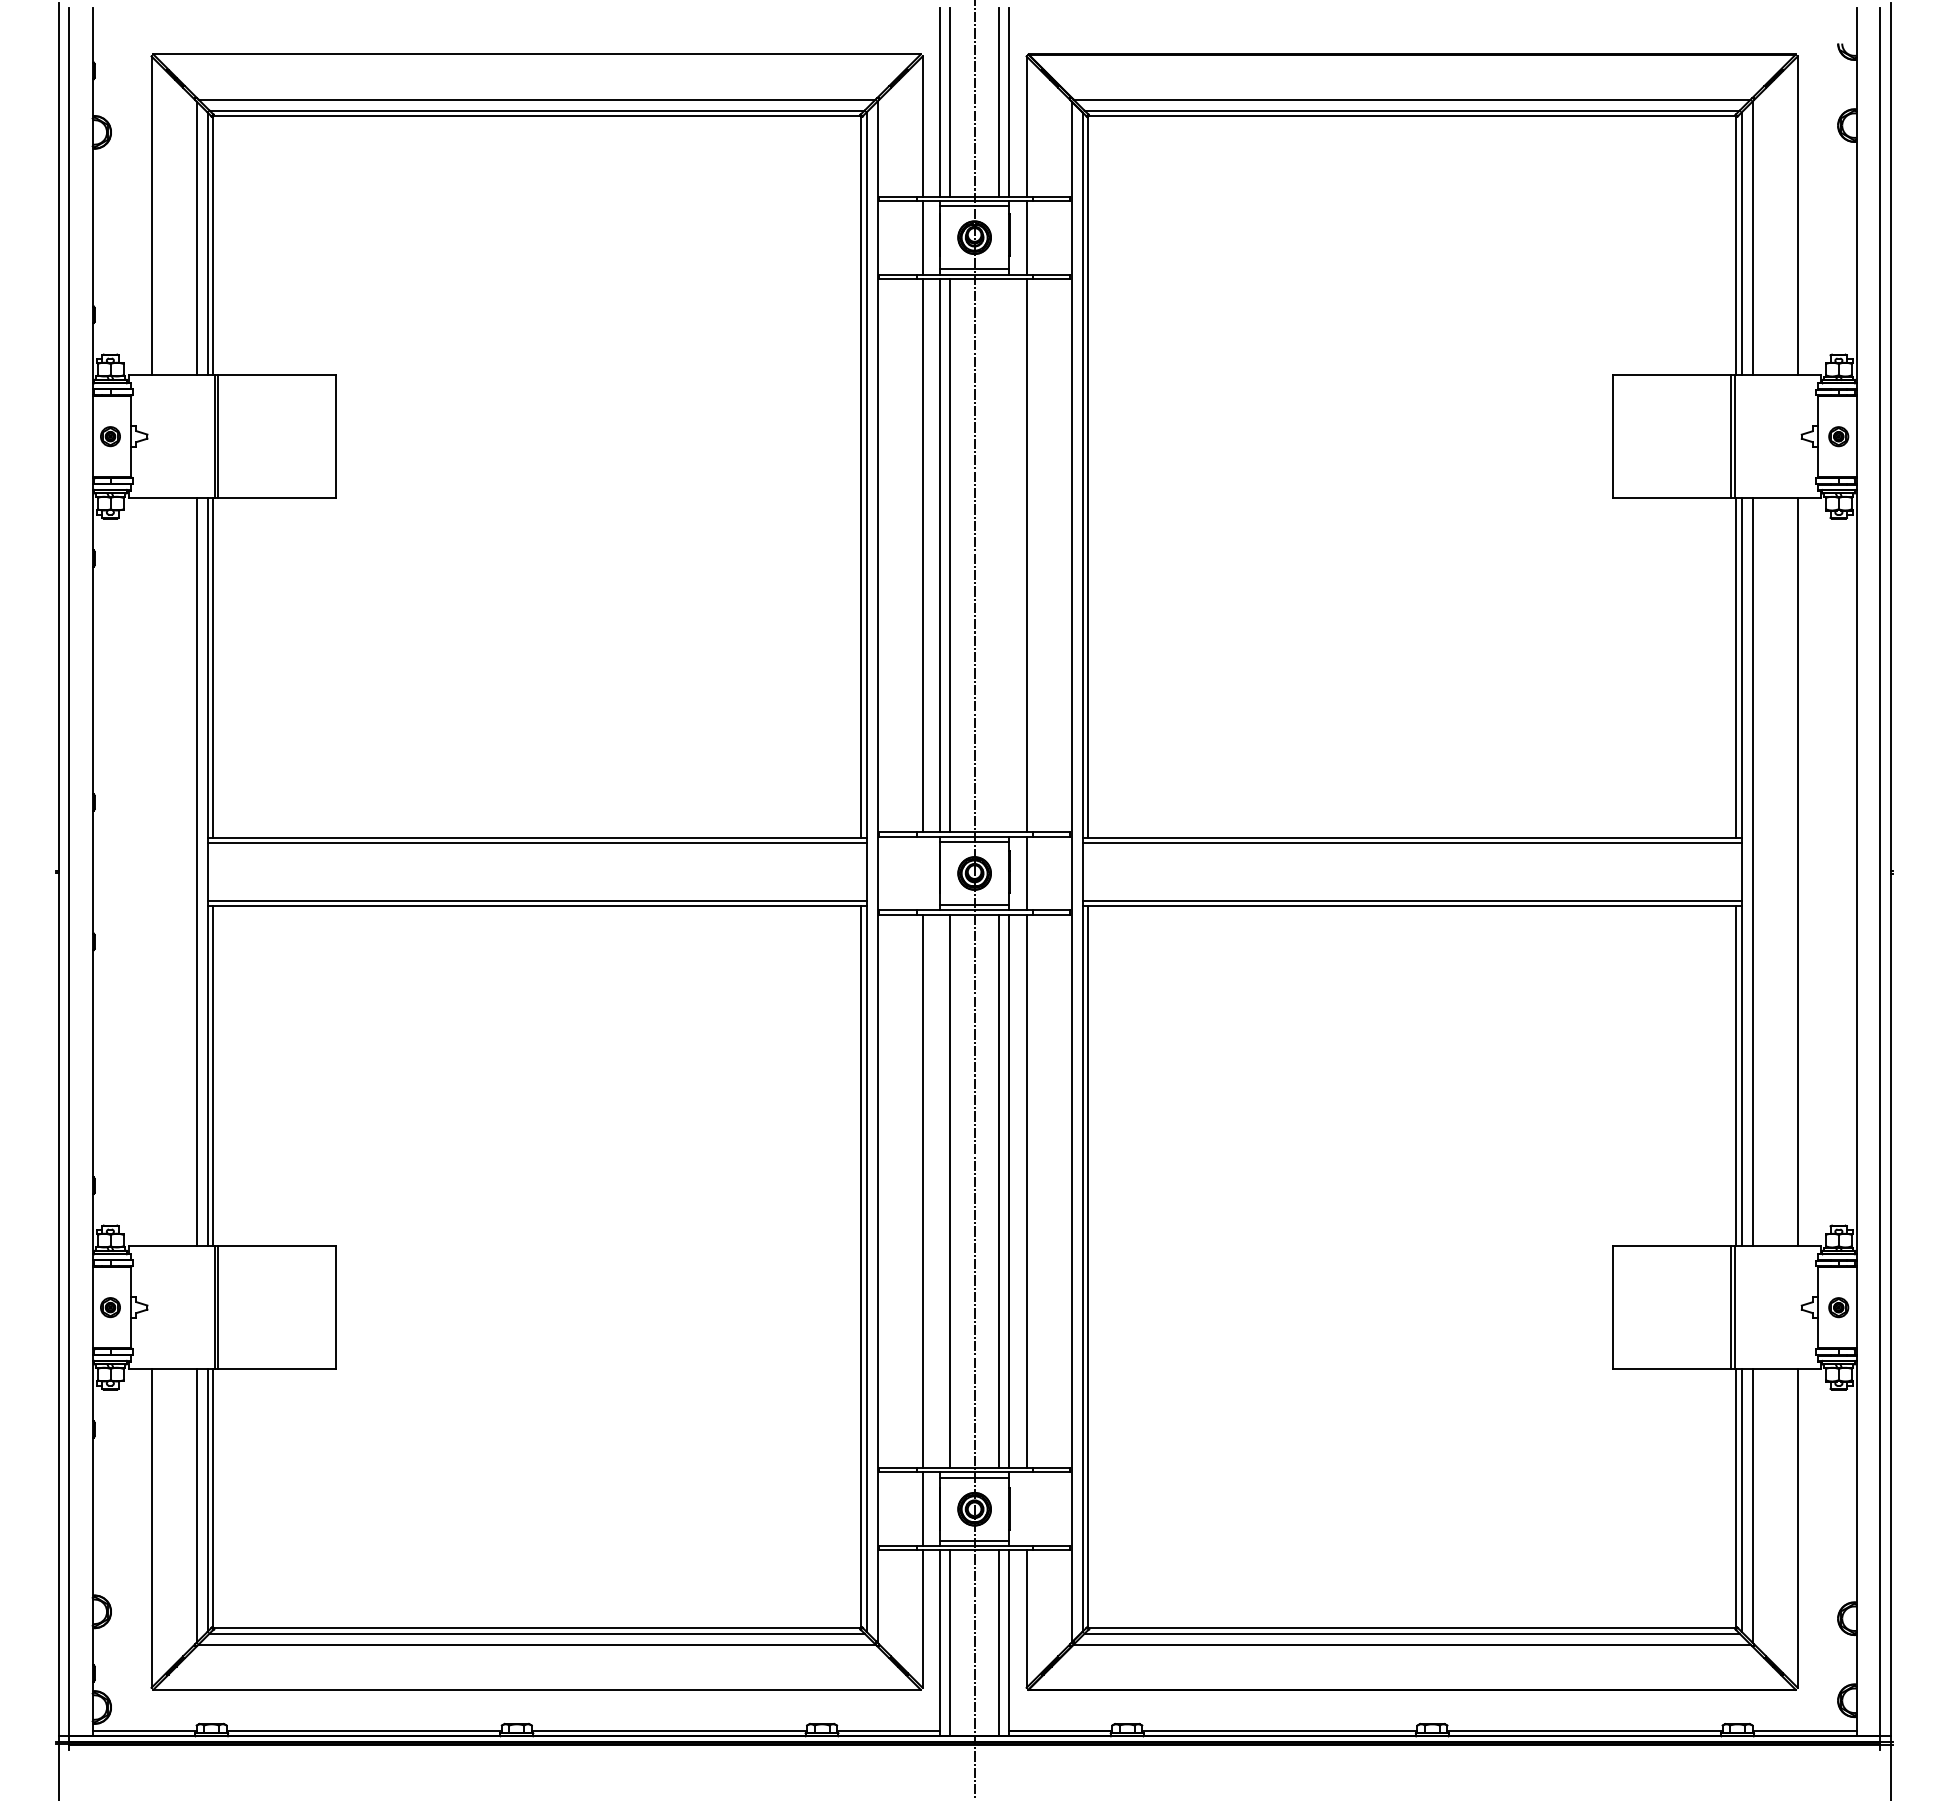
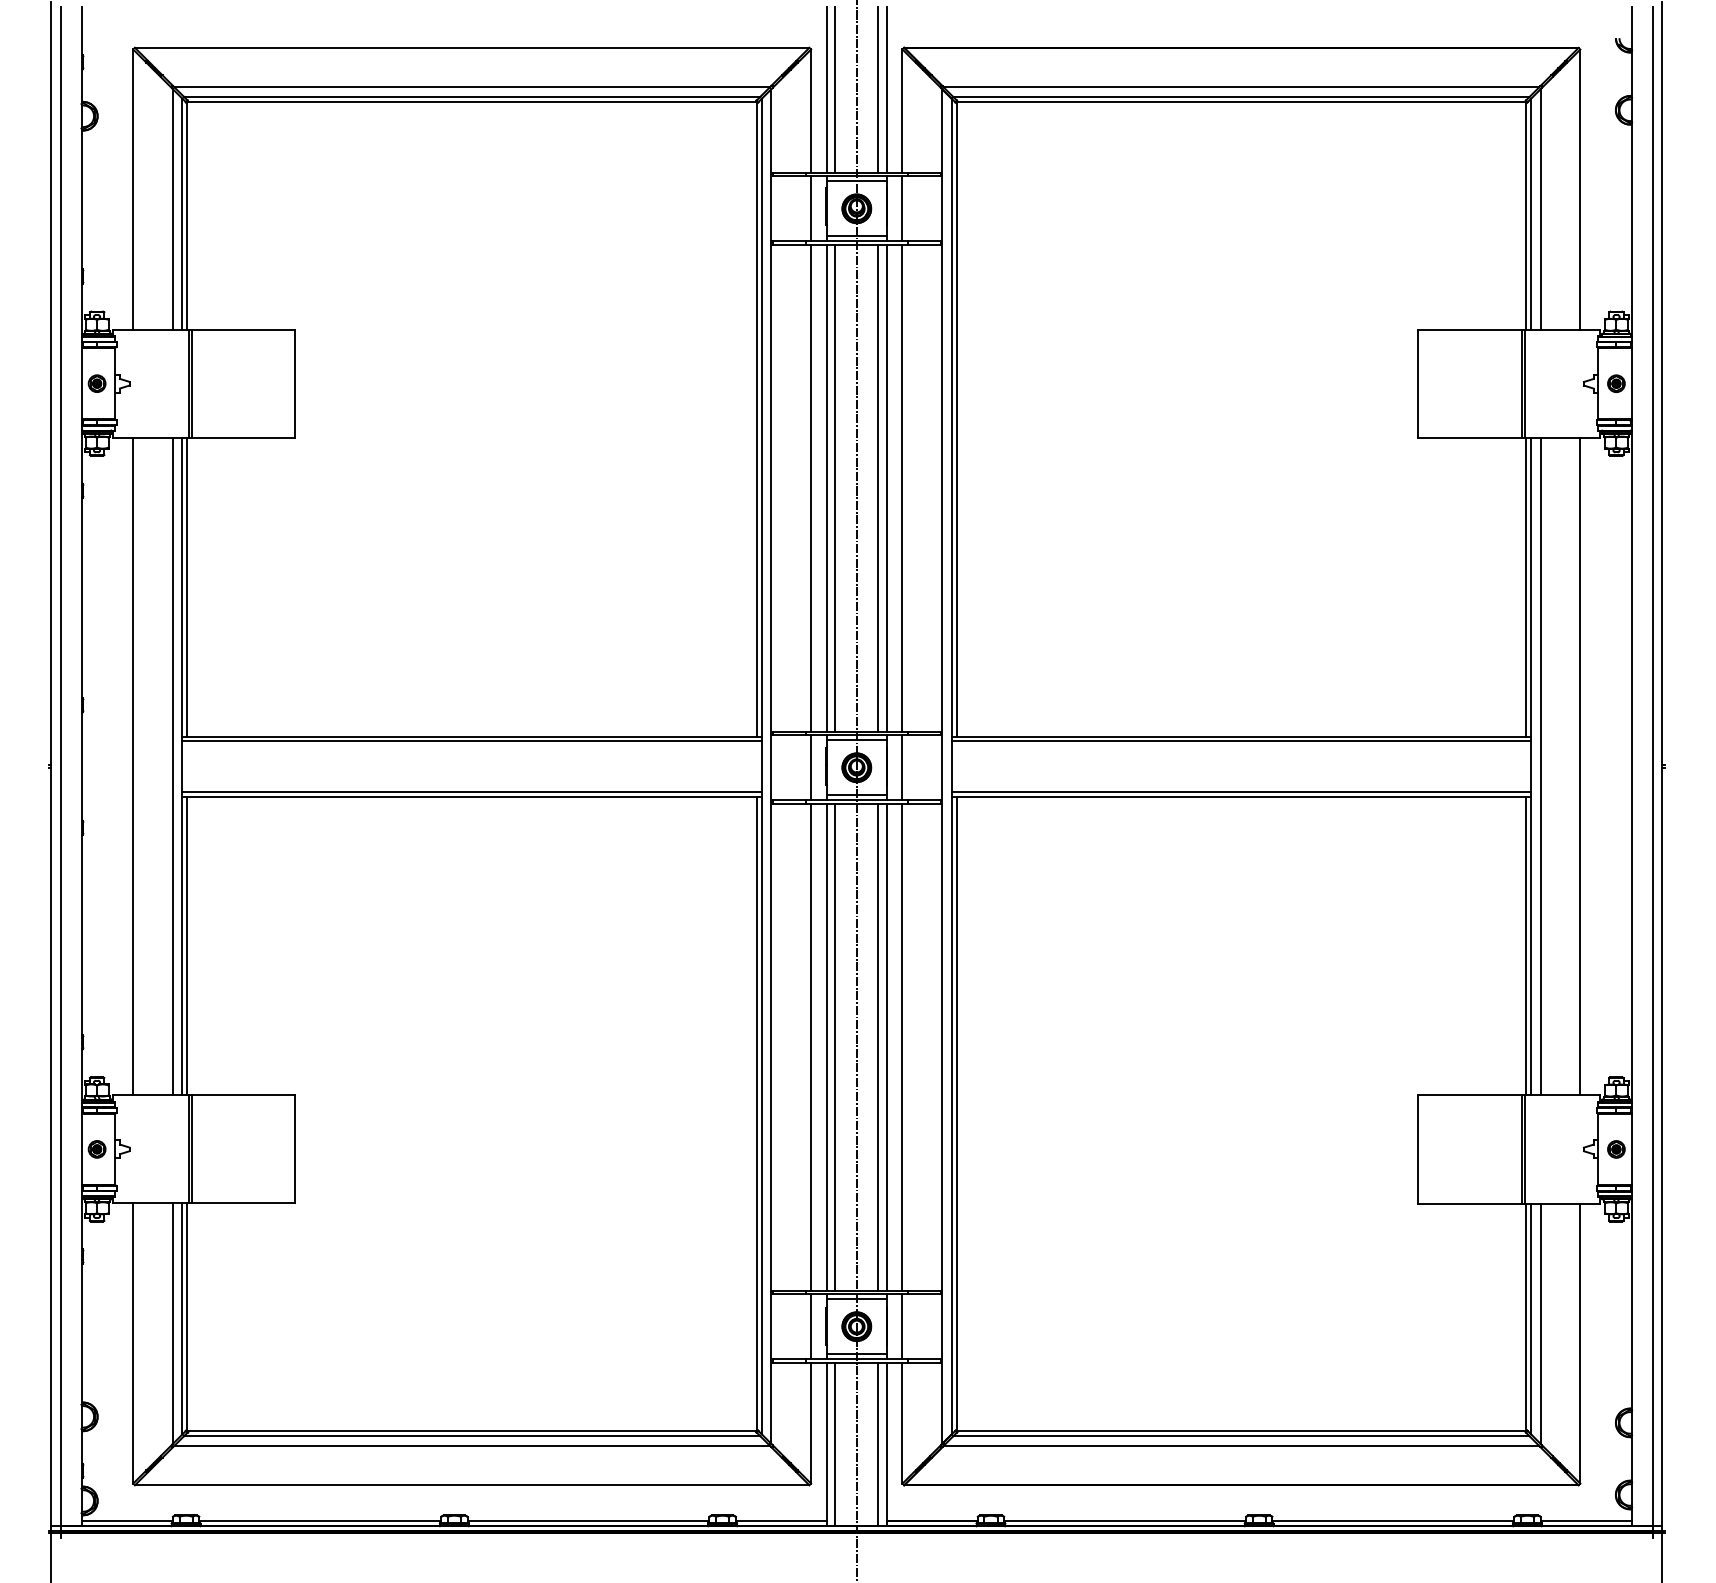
line: (999, 555) -> (878, 488), added
line: (1008, 555) -> (886, 488), added
line: (151, 872) -> (133, 766), added
line: (922, 873) -> (810, 767), added
line: (940, 1191) -> (826, 1047), added
line: (1026, 1509) -> (902, 1326), added

